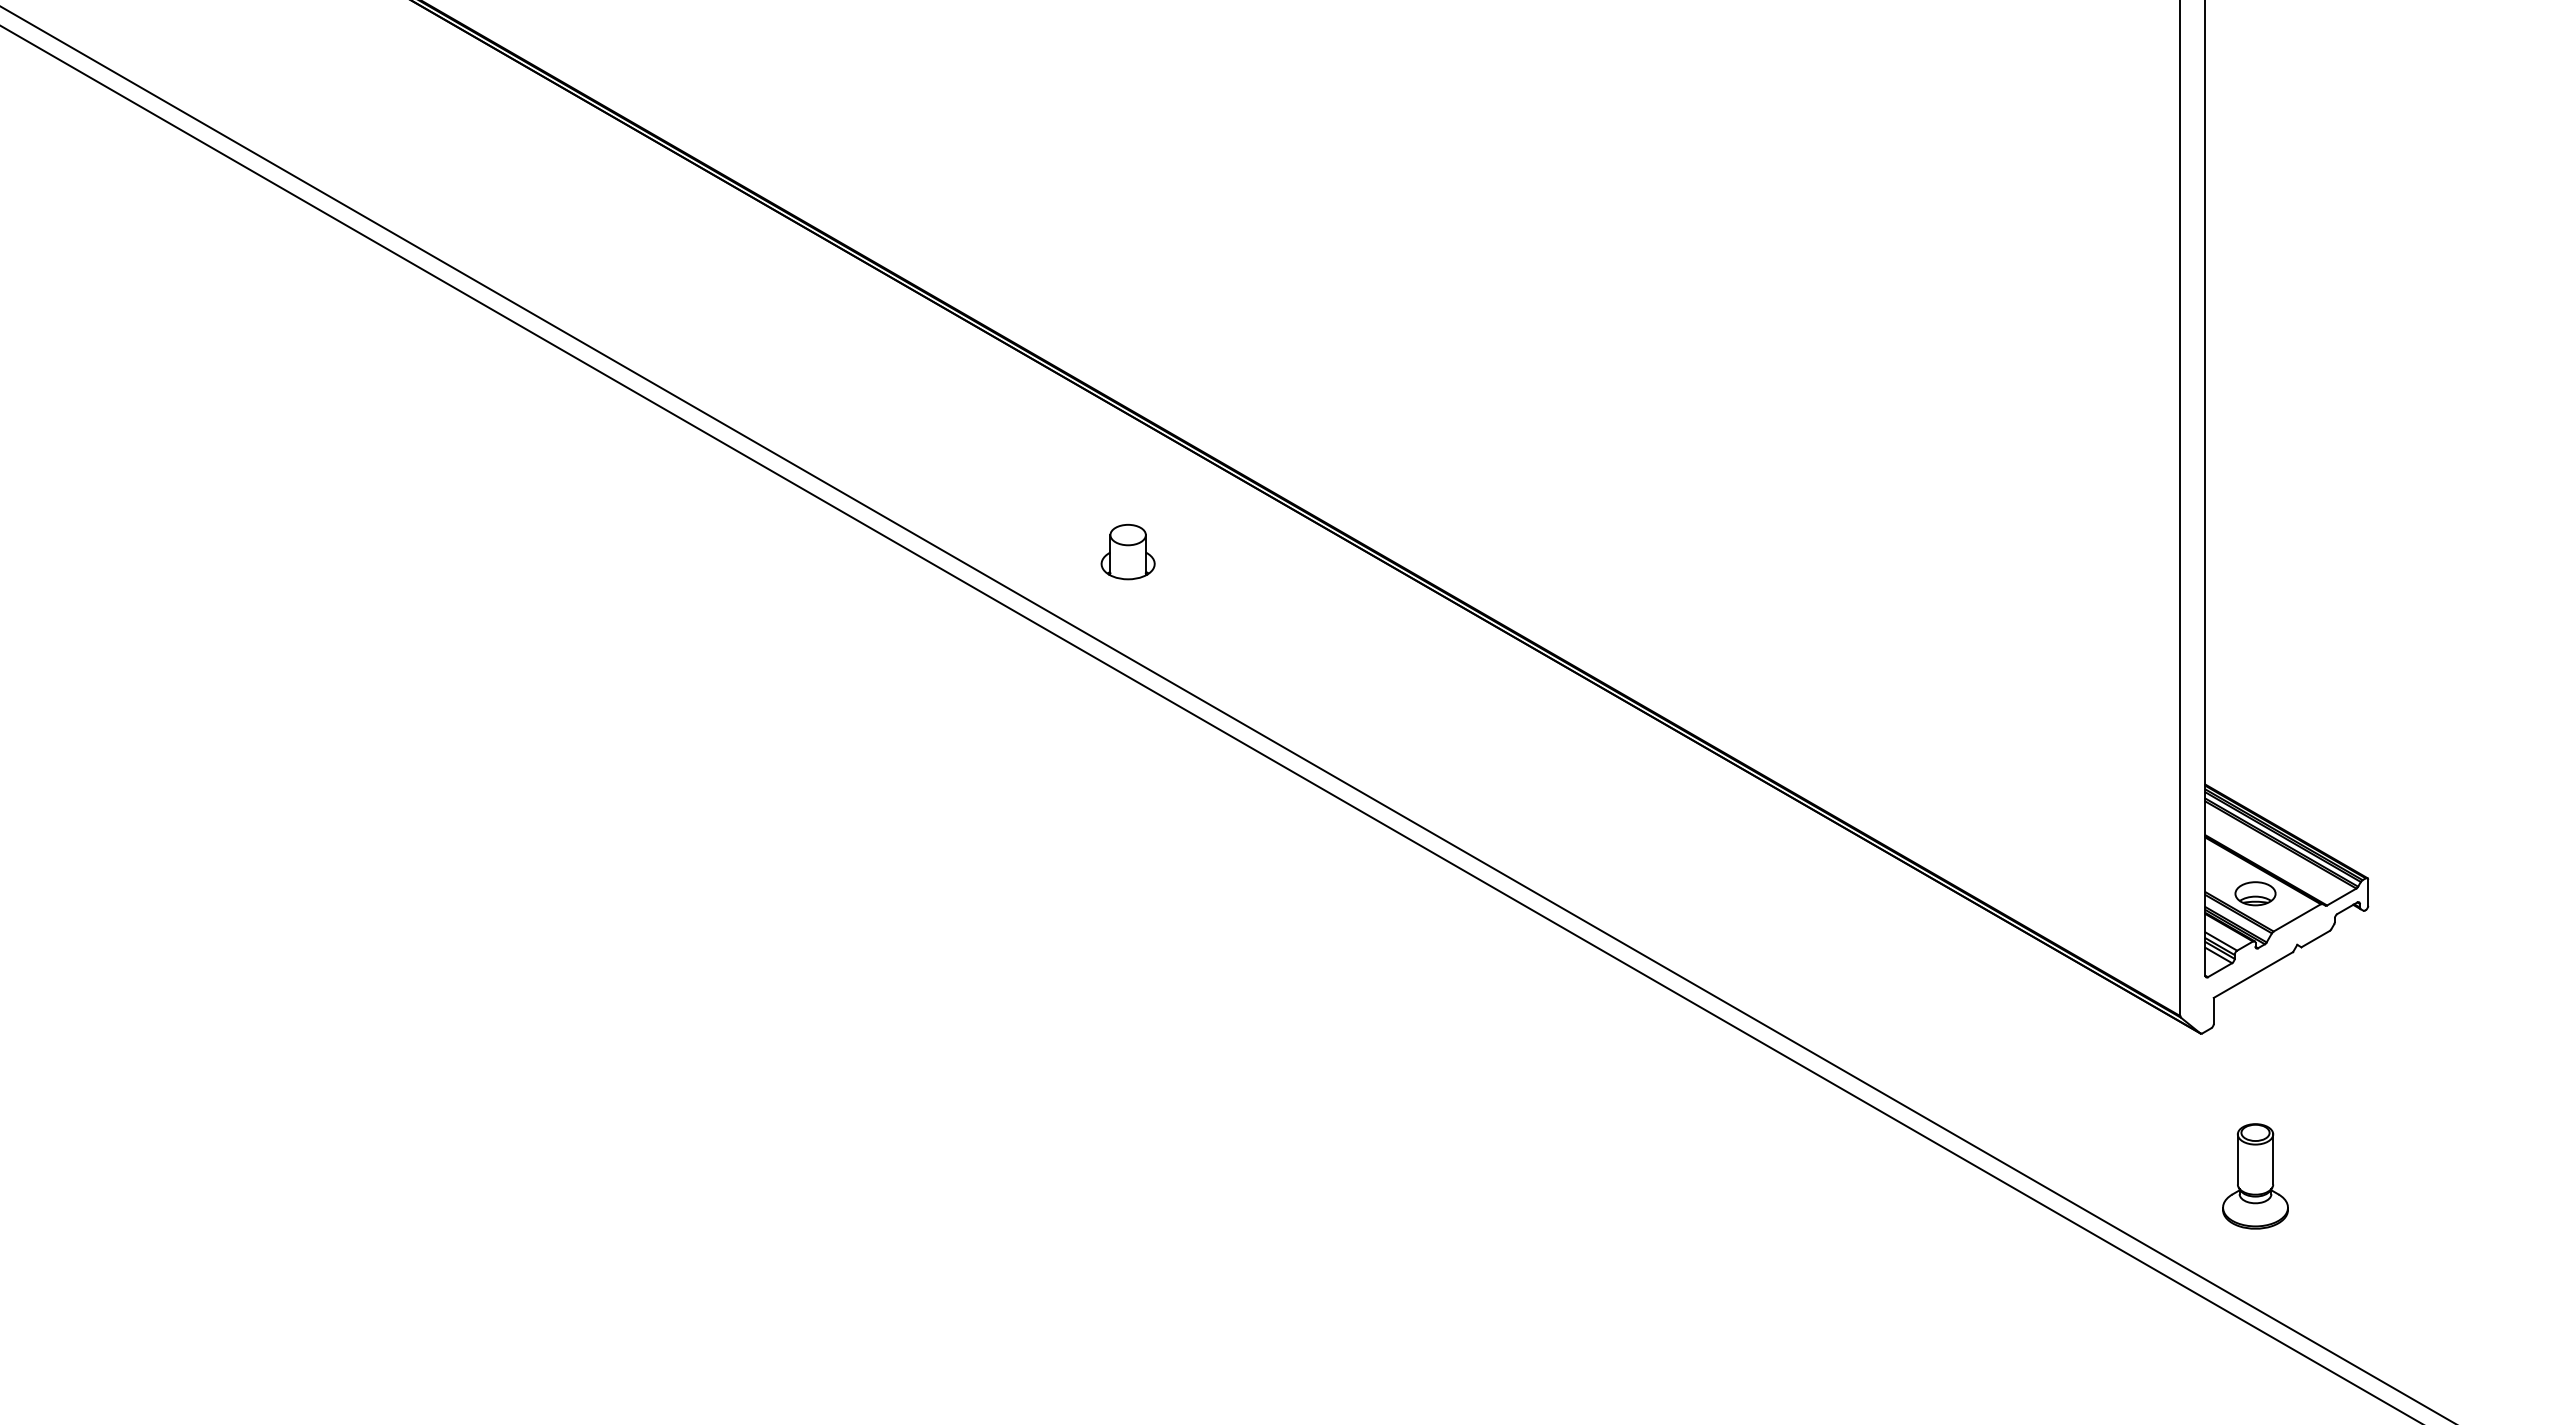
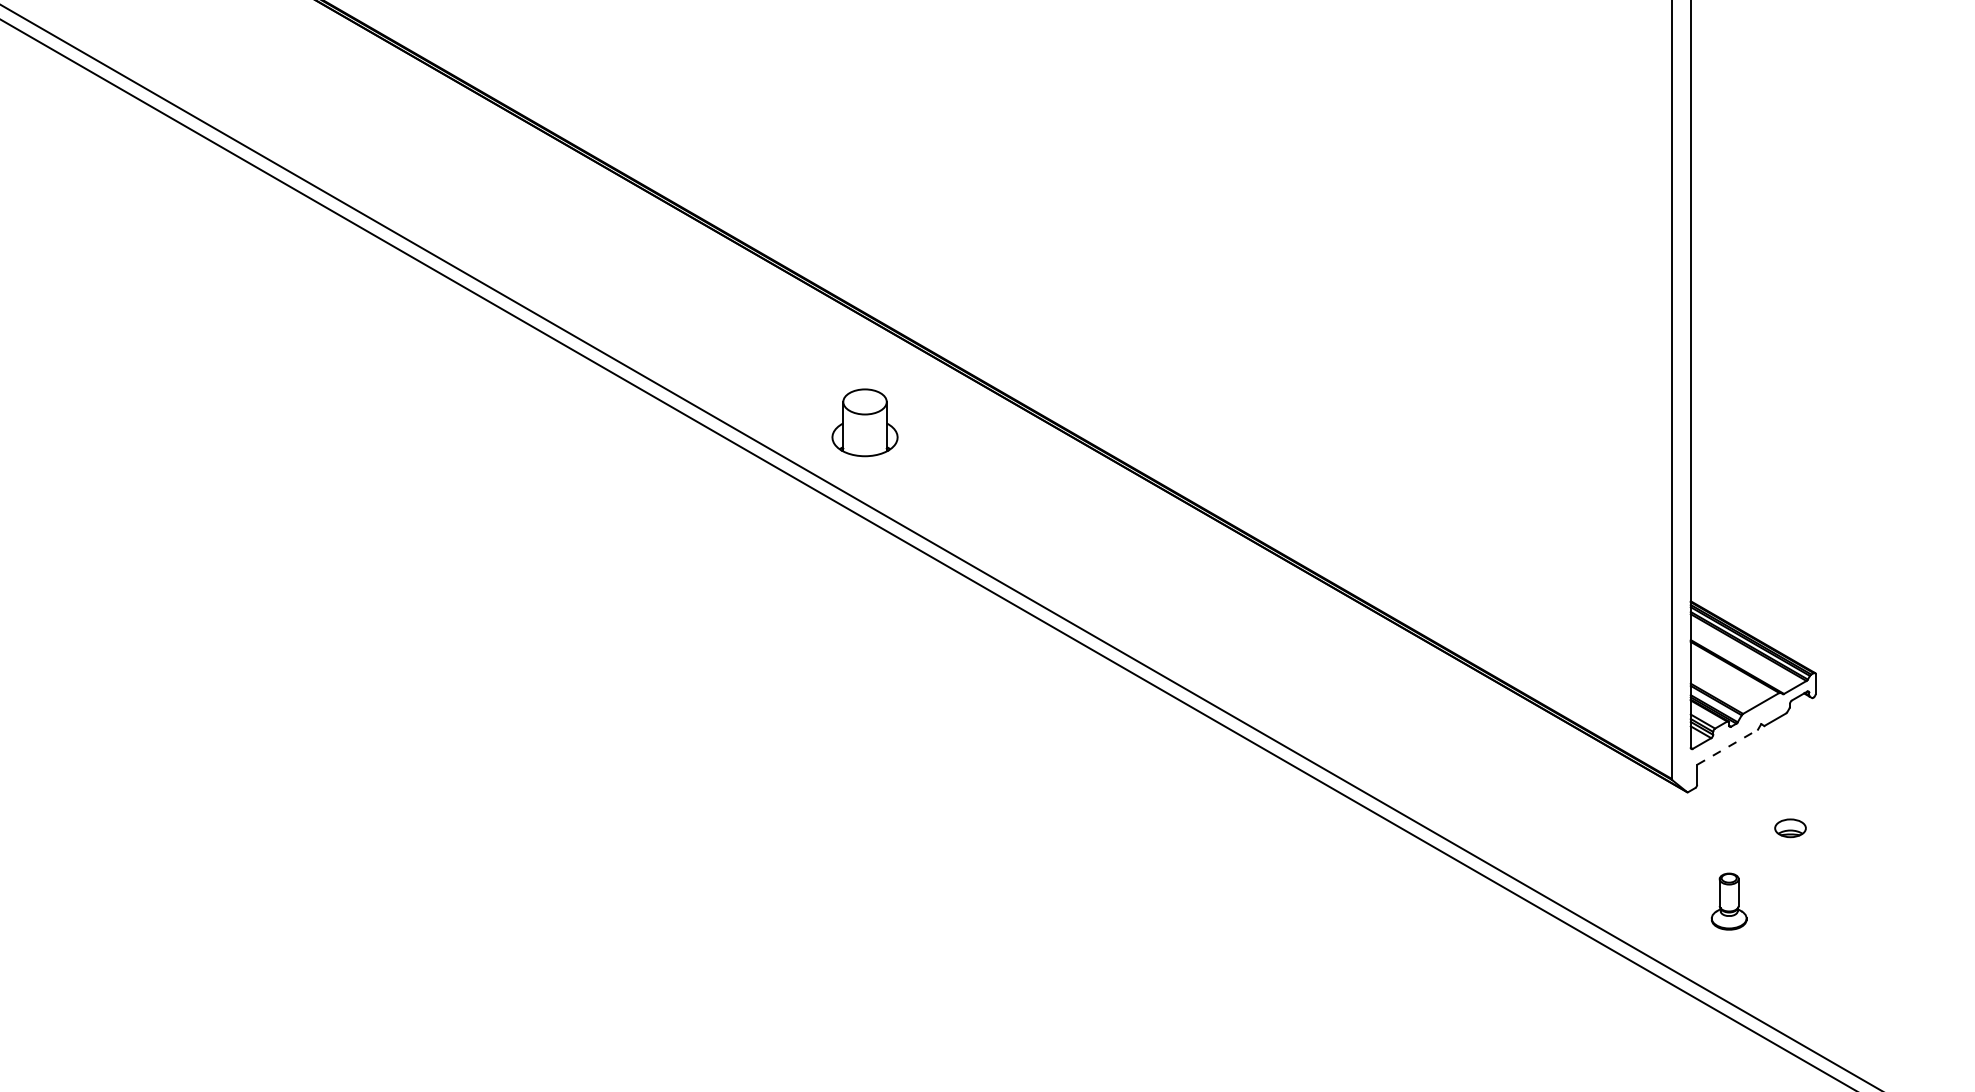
part: (1127, 552) -> (864, 423), size x1.6
part: (2255, 893) -> (1790, 828), moved
line: (2253, 975) -> (1727, 747), solid -> dashed
part: (2255, 1176) -> (1729, 901), size x0.7

